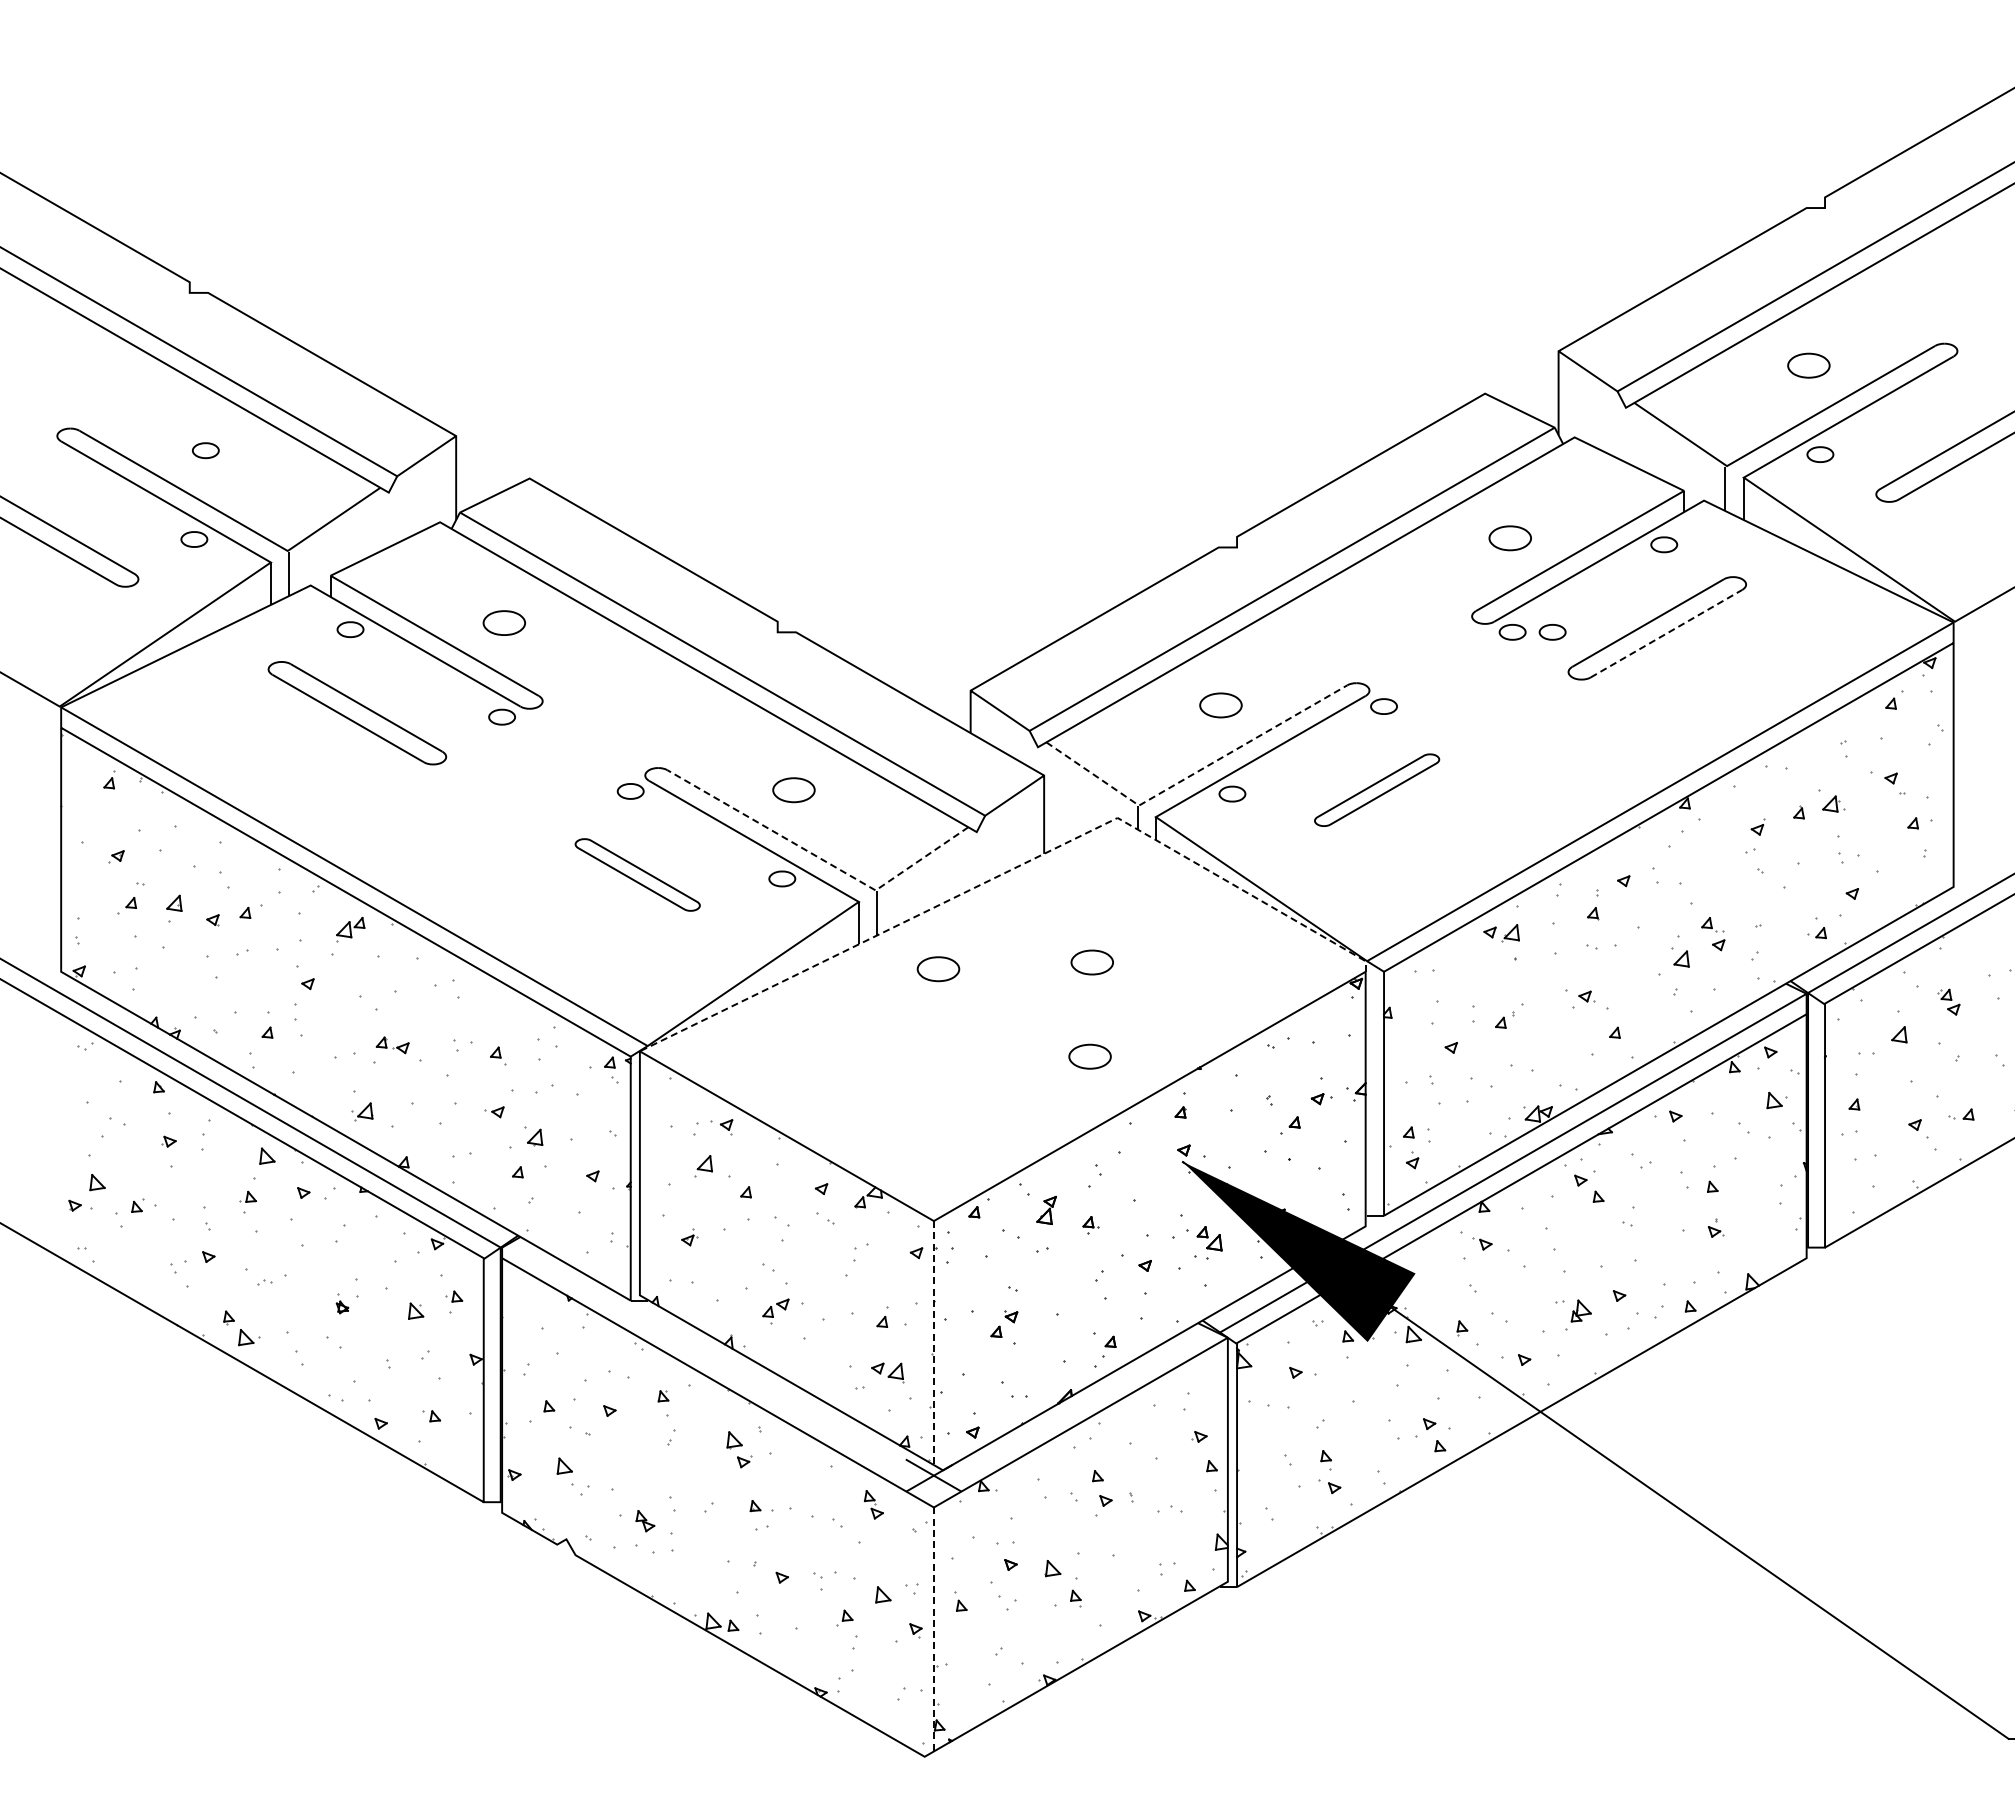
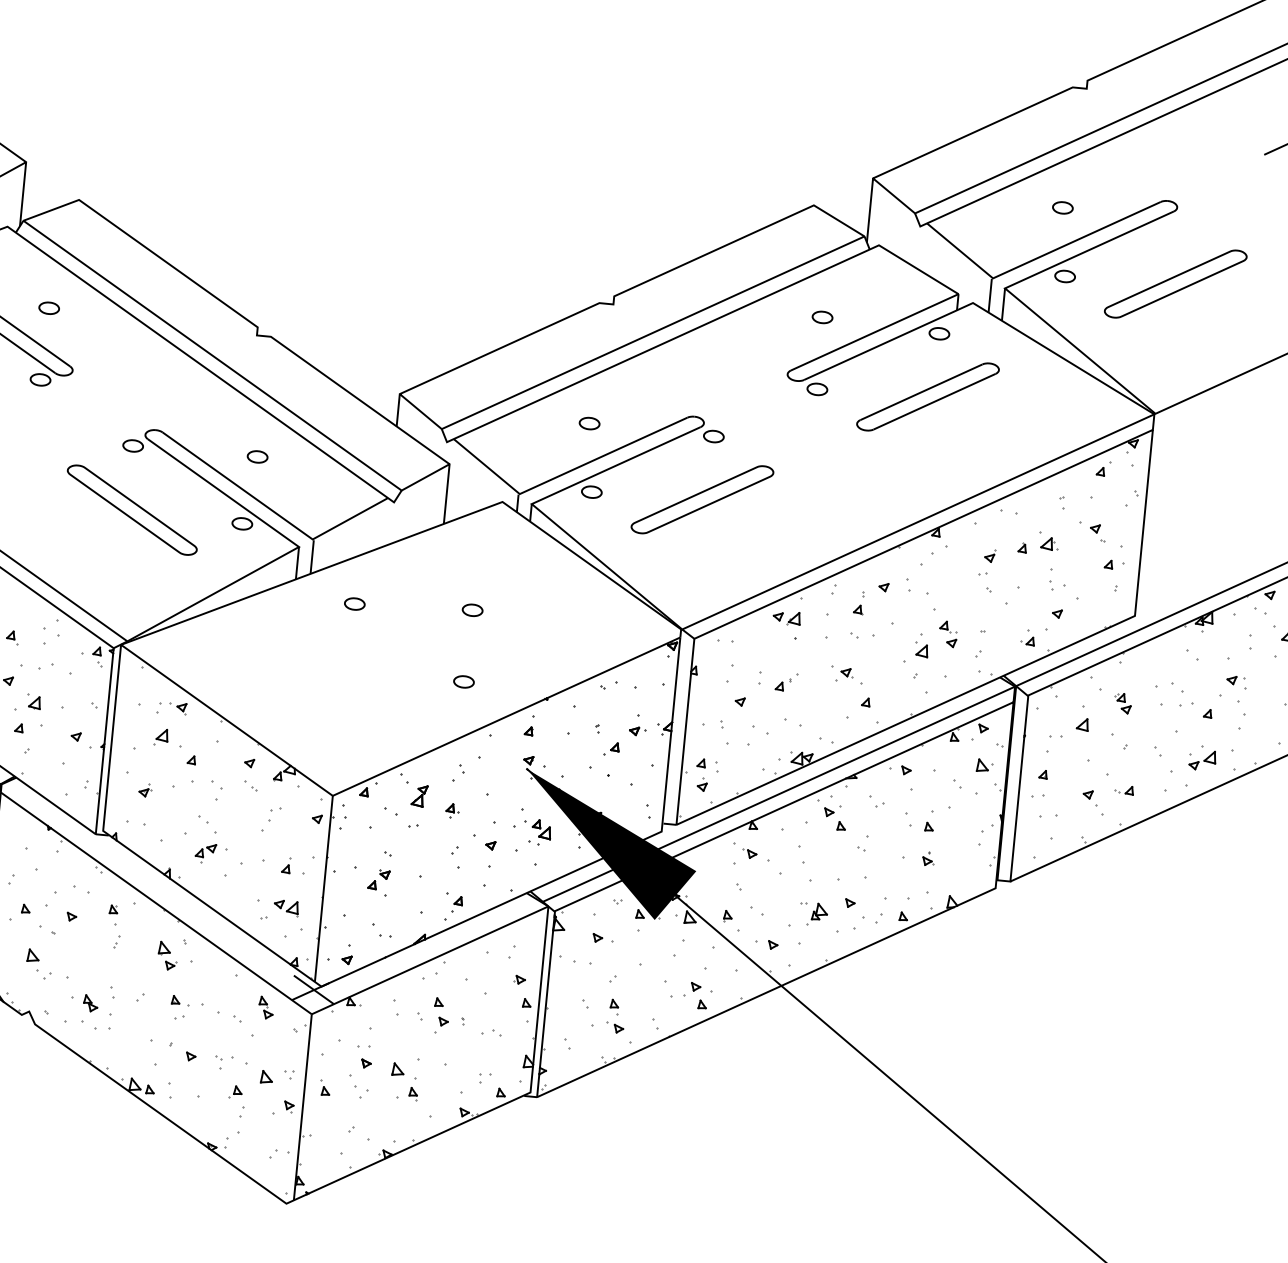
part: (1808, 365) -> (1062, 207), size x0.62
part: (1510, 537) -> (822, 316), size x0.62
part: (504, 622) -> (49, 307), size x0.62
part: (1552, 632) -> (847, 392), removed
line: (1666, 633) -> (934, 401), dashed -> solid
part: (1220, 704) -> (589, 422), size x0.62
line: (1194, 773) -> (564, 473), dashed -> solid
part: (793, 789) -> (257, 456), size x0.62
part: (1376, 790) -> (701, 500), size x1.43
line: (820, 858) -> (272, 511), dashed -> solid
line: (1013, 868) -> (419, 532), dashed -> solid
part: (637, 874) -> (132, 509), size x1.43
part: (1092, 962) -> (472, 610), size x0.62
part: (938, 968) -> (354, 603), size x0.62
part: (1089, 1056) -> (463, 681), size x0.62
line: (933, 1343) -> (323, 889), dashed -> solid
line: (933, 1629) -> (302, 1107), dashed -> solid

